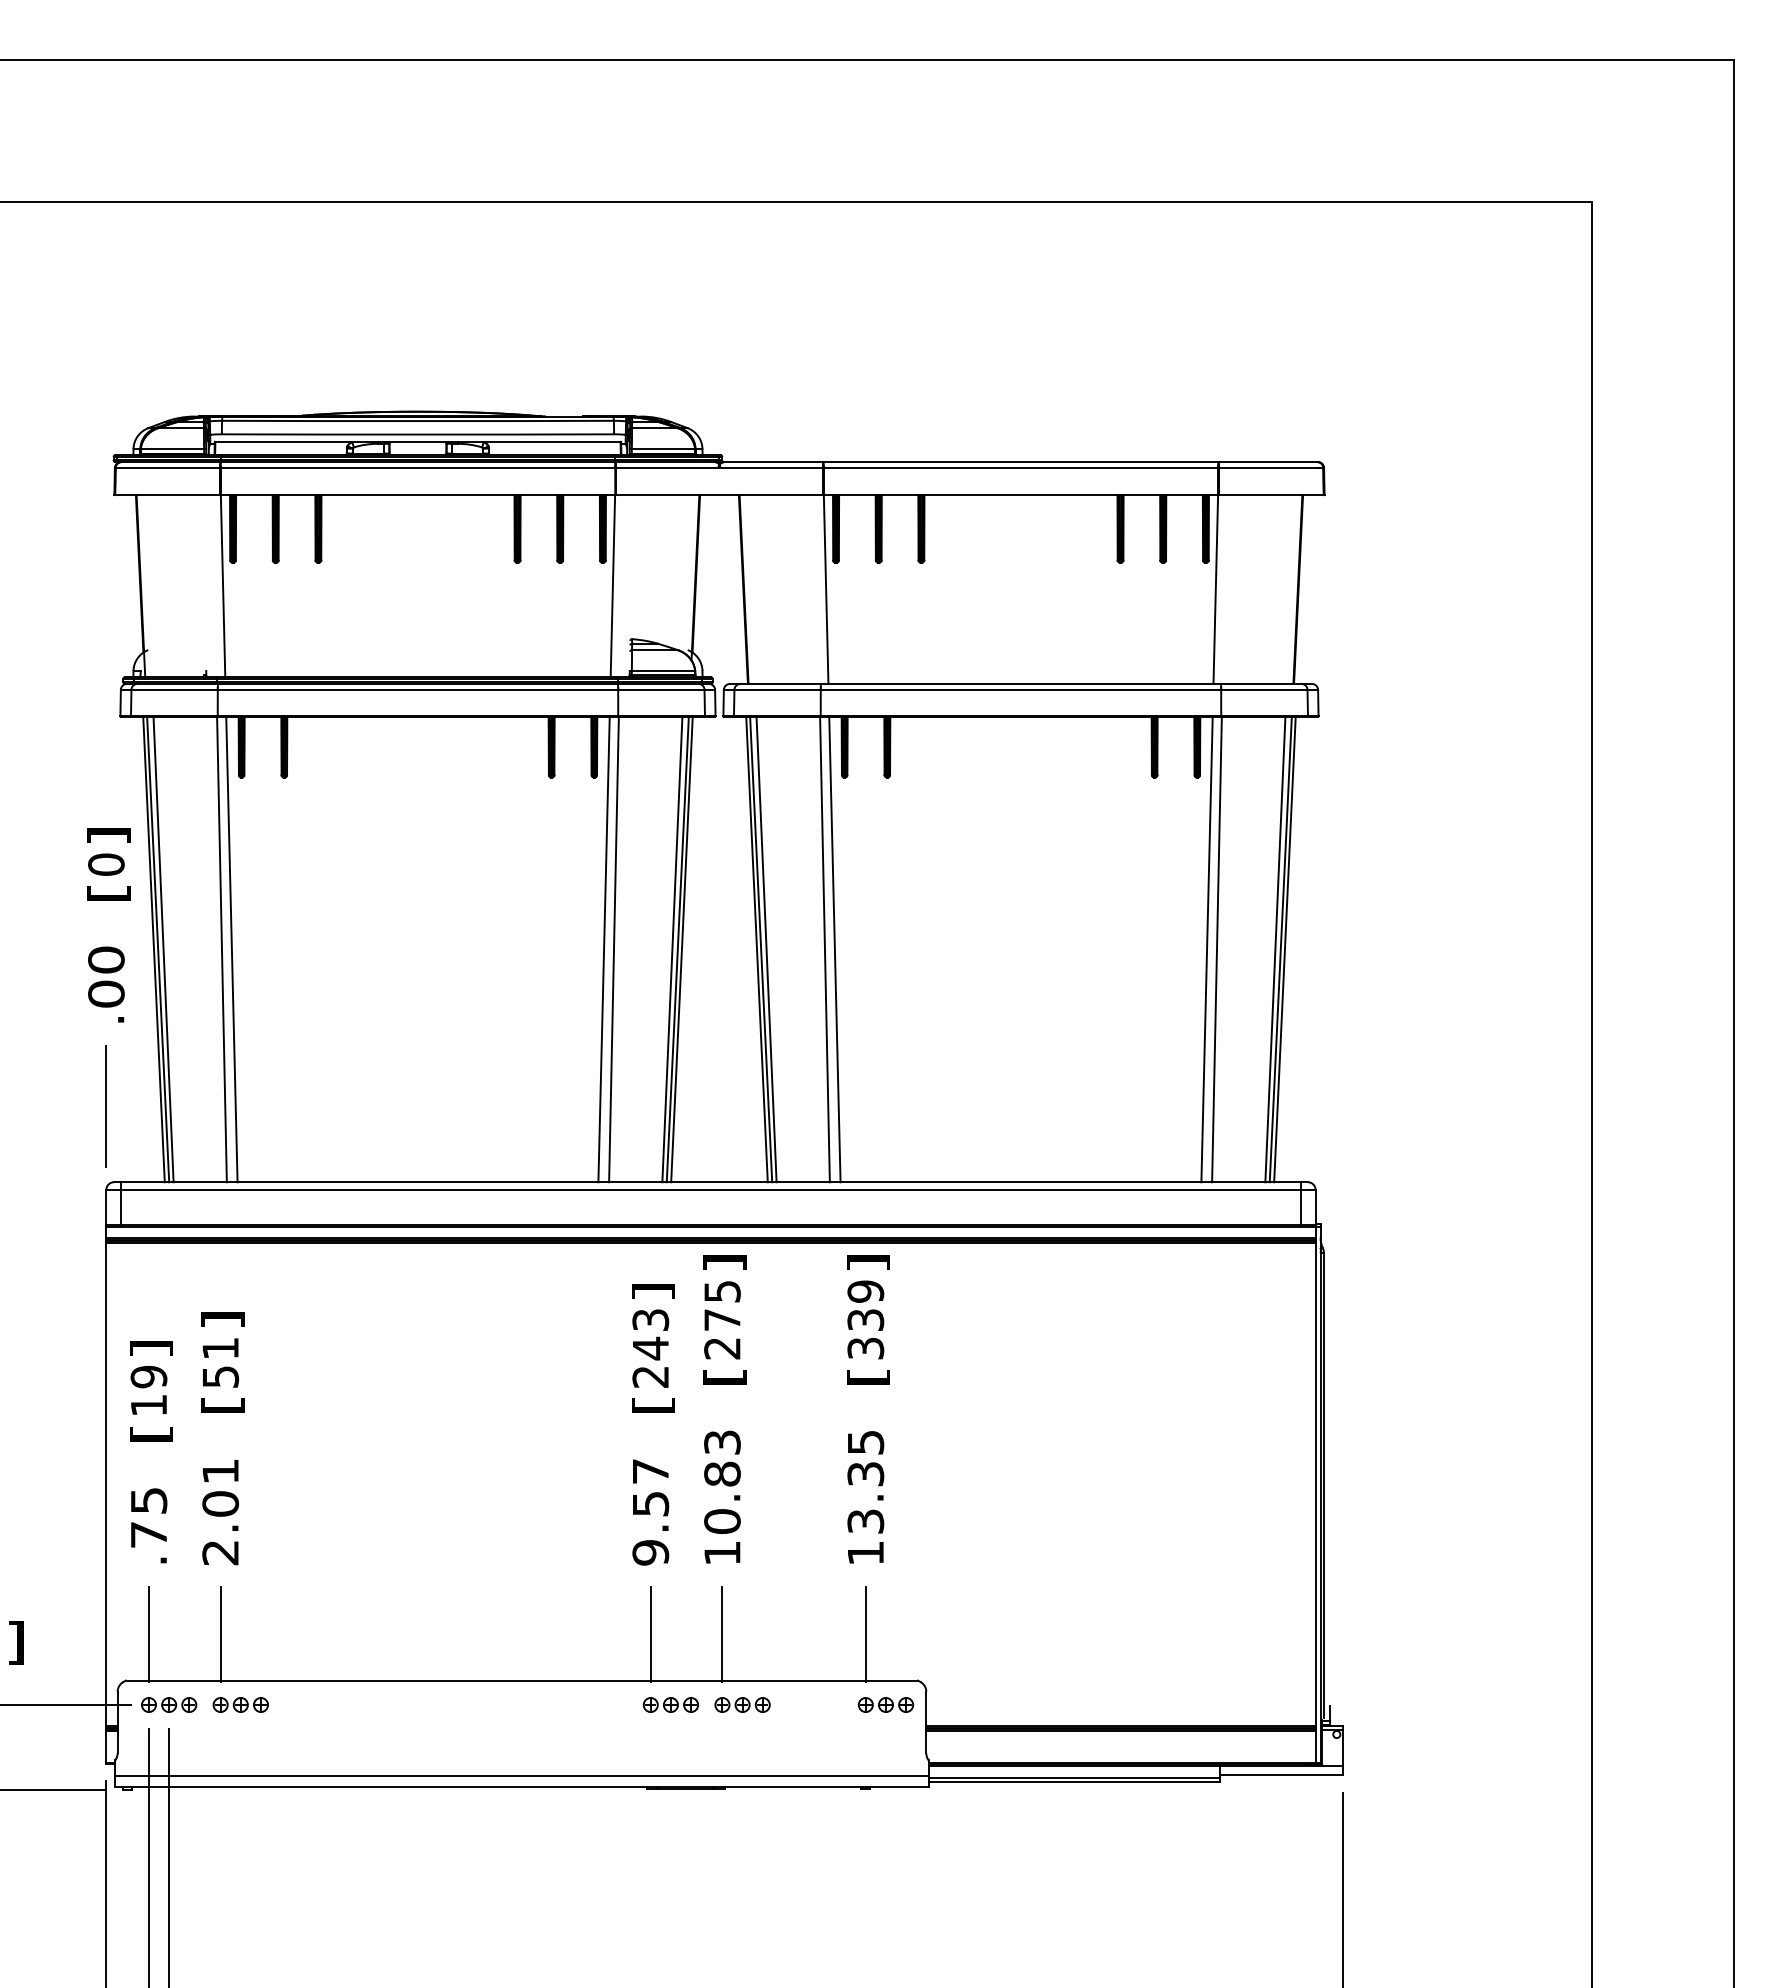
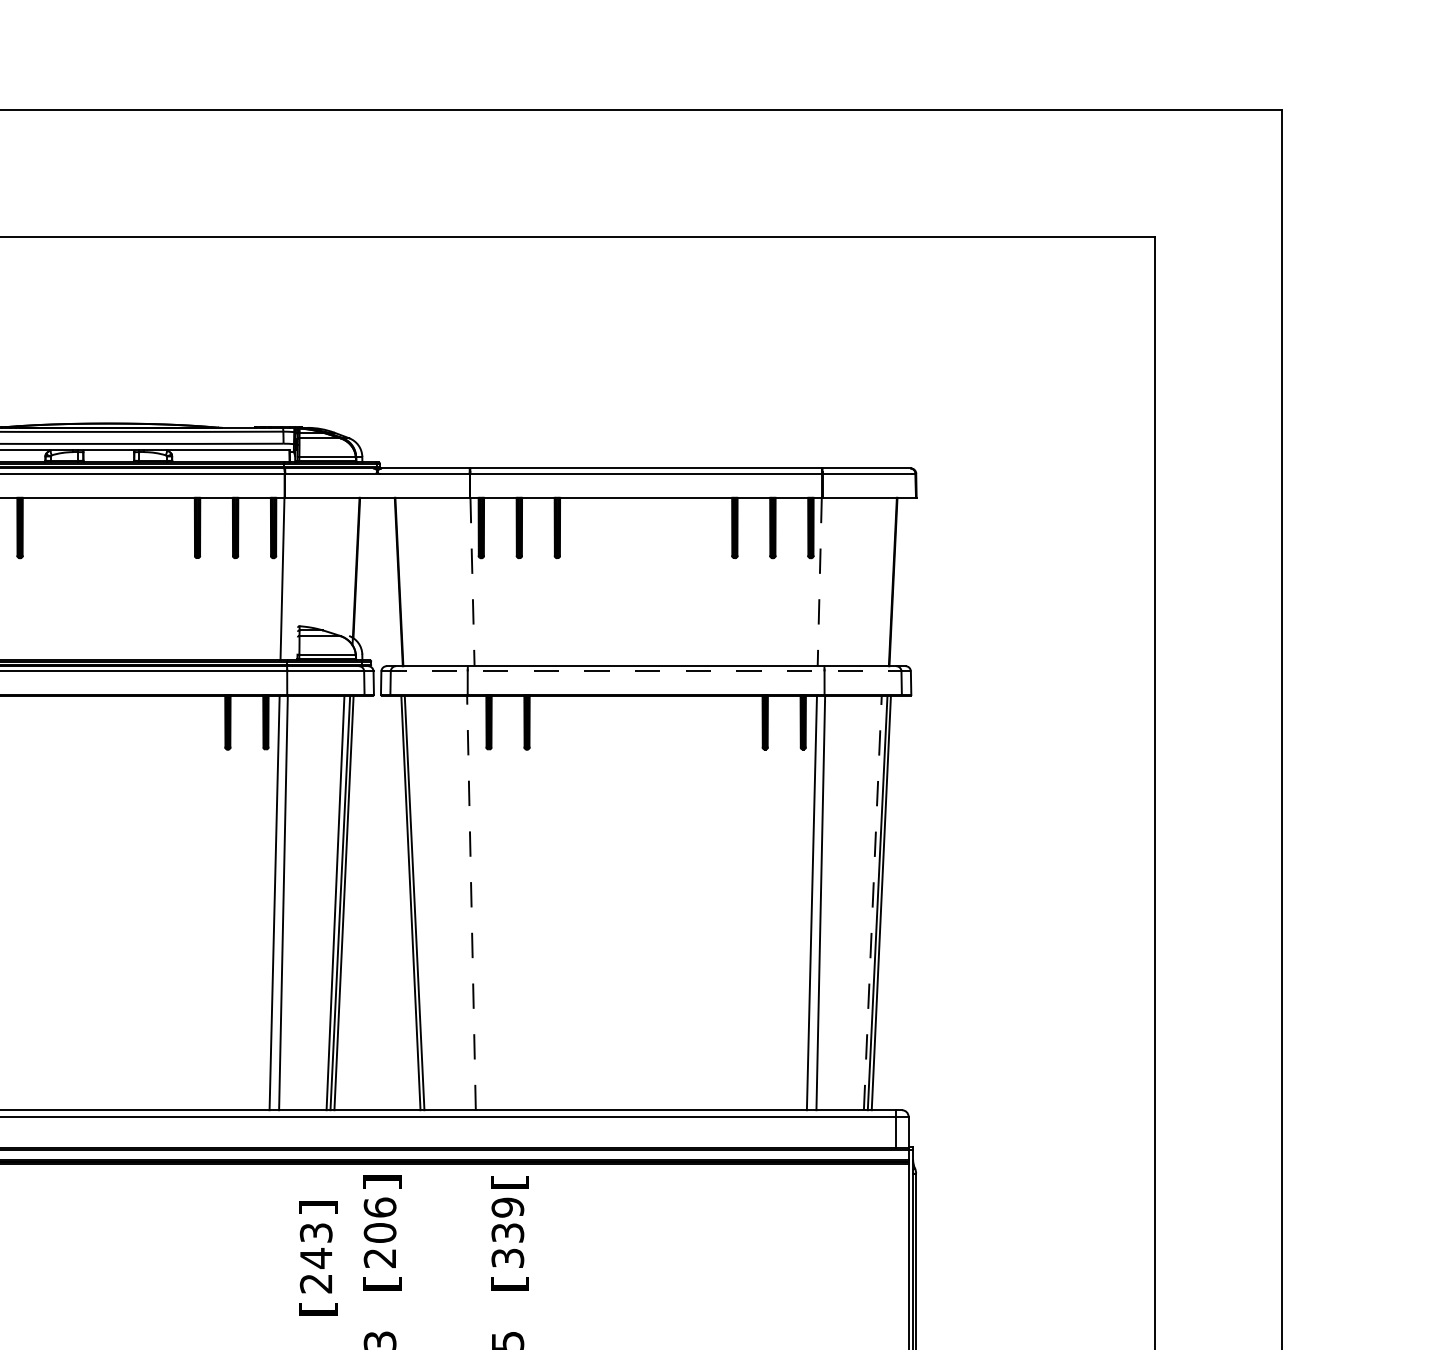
line: (826, 590) -> (472, 582), solid -> dashed
line: (1215, 590) -> (819, 582), solid -> dashed
line: (1021, 689) -> (646, 671), solid -> dashed
line: (766, 949) -> (419, 902), removed
line: (824, 949) -> (471, 902), solid -> dashed
line: (834, 949) -> (479, 902), removed
line: (1275, 949) -> (872, 902), solid -> dashed
text: (868, 1262) -> (510, 1181), ] -> [
text: (722, 1305) -> (380, 1220), 275 -> 206

